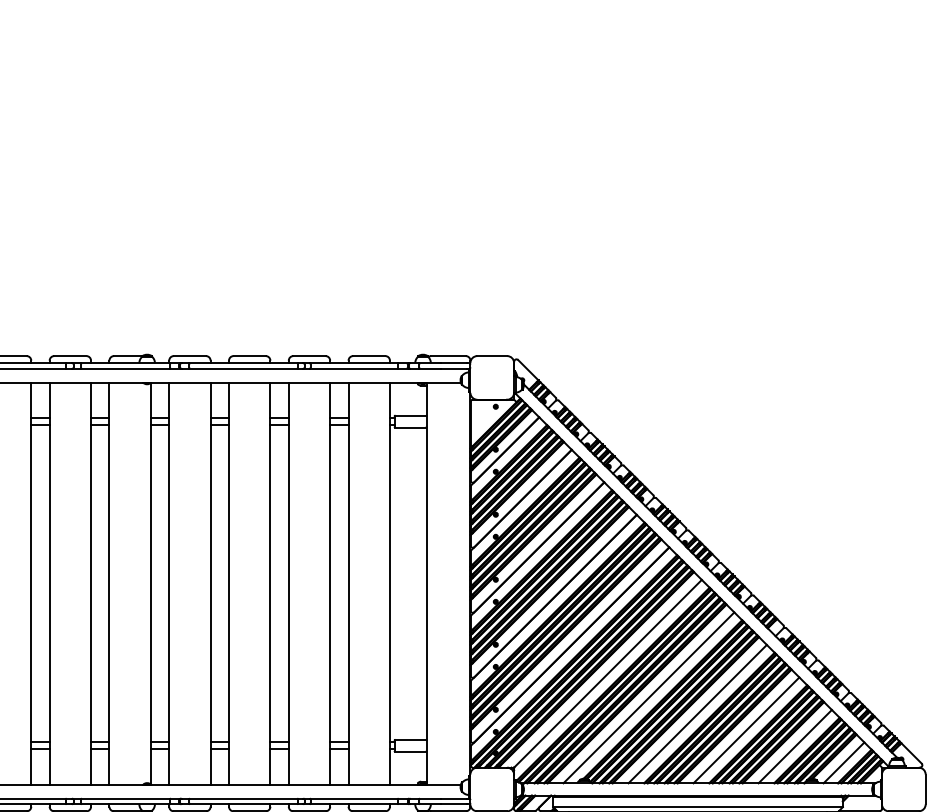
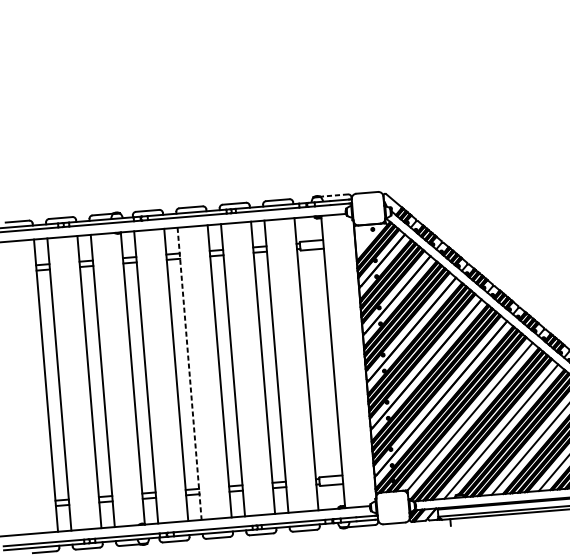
line: (448, 356) -> (335, 195), solid -> dashed
line: (229, 584) -> (190, 374), solid -> dashed

